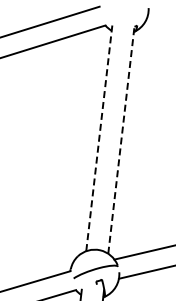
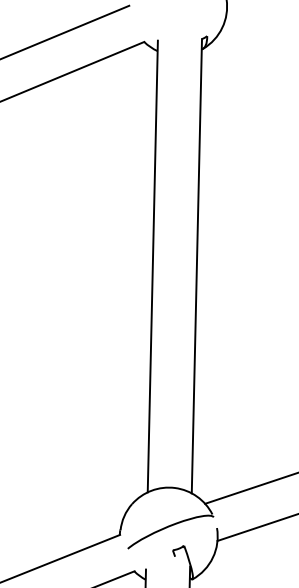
line: (99, 138) -> (153, 266), dashed -> solid
line: (121, 139) -> (196, 264), dashed -> solid

